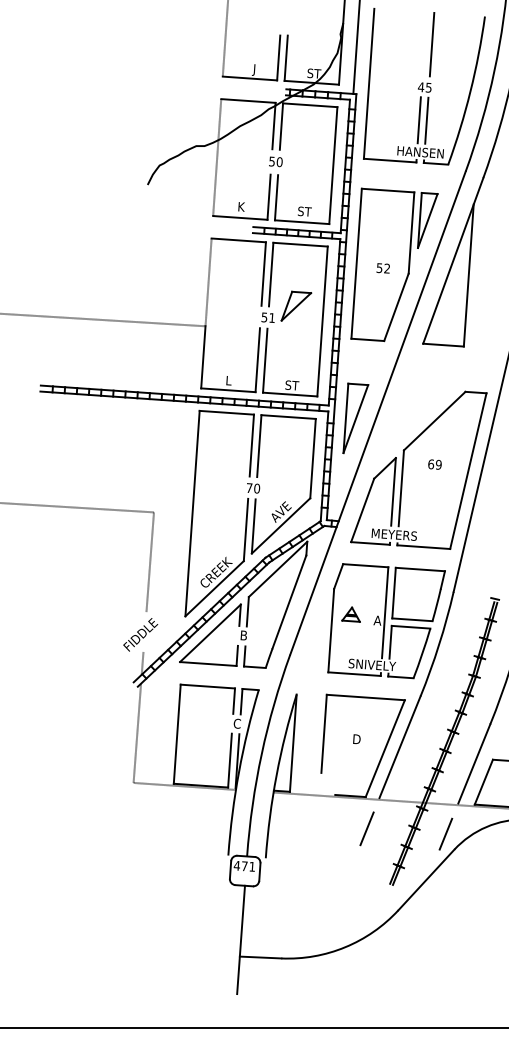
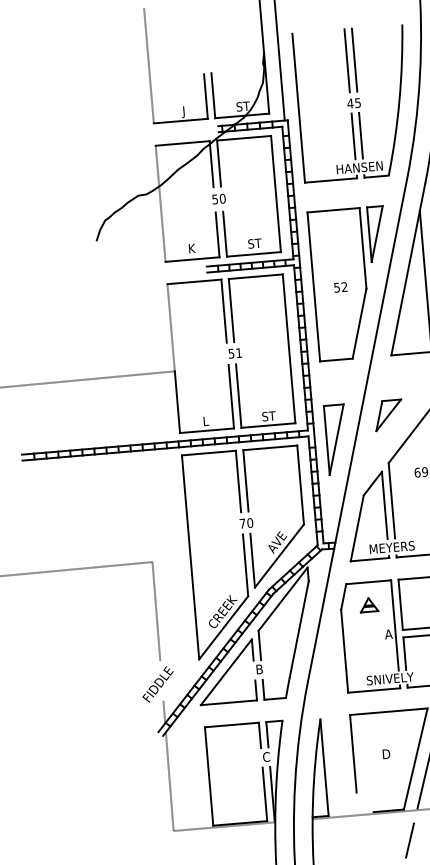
line: (424, 43) -> (346, 60), added
part: (296, 305) -> (388, 413), moved
part: (350, 614) -> (367, 605), moved

